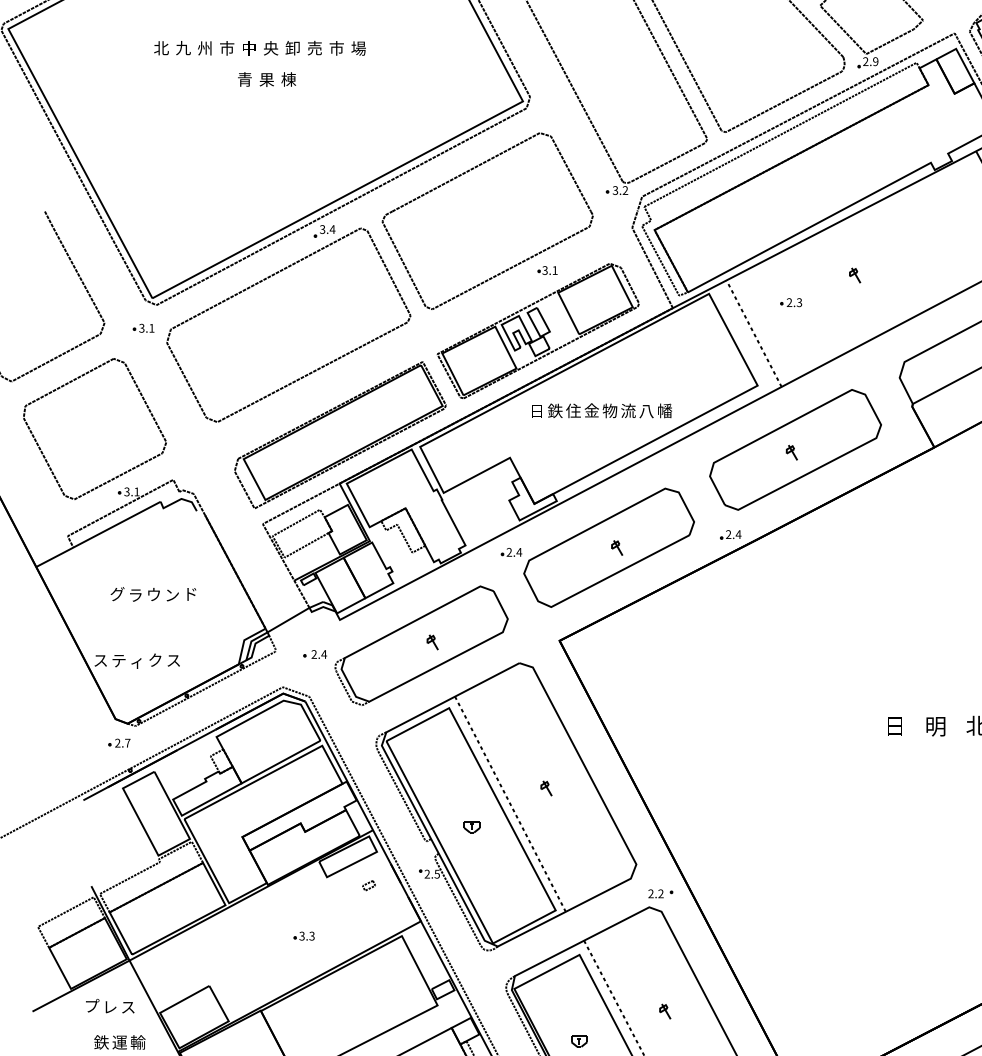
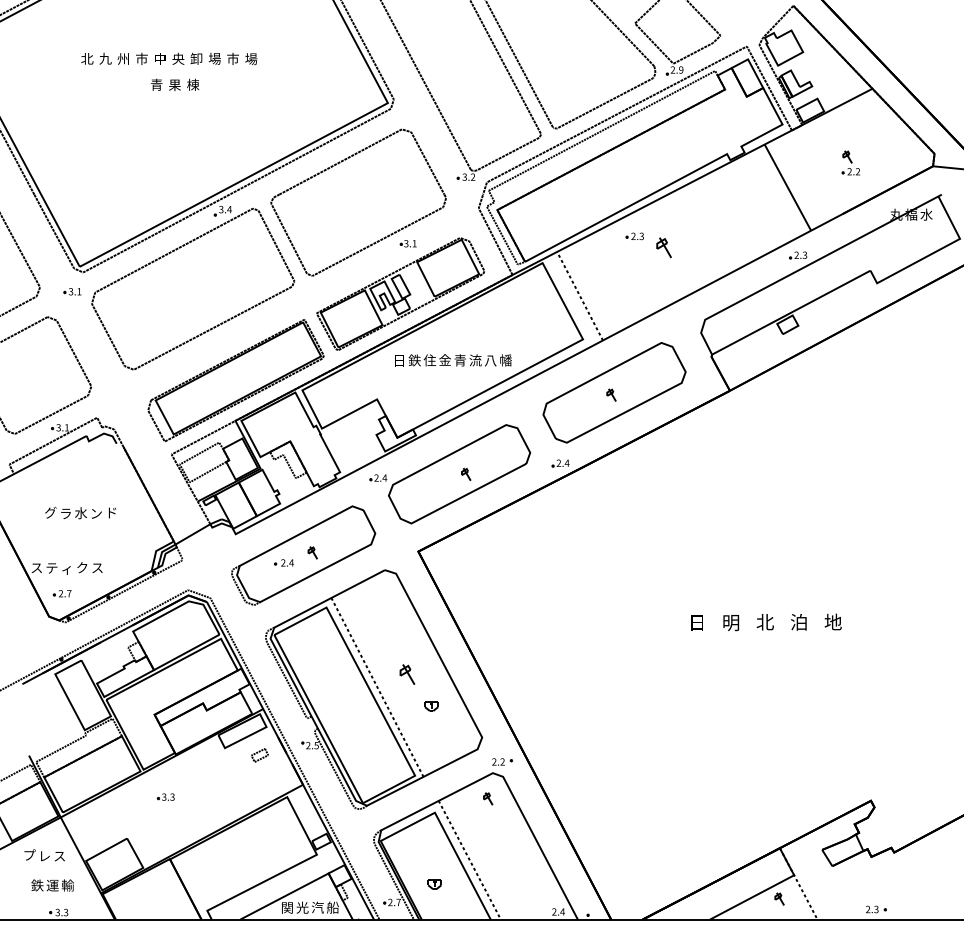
text: (314, 47) -> (214, 58), 売 -> 場
part: (854, 275) -> (663, 247), size x1.6
part: (790, 302) -> (634, 236), moved
text: (610, 411) -> (460, 360), 物 -> 青
text: (154, 595) -> (81, 513), ウ -> 水
part: (314, 653) -> (283, 562), moved
part: (118, 742) -> (61, 593), moved
part: (546, 787) -> (407, 673), size x1.6
part: (471, 827) -> (431, 706), moved
part: (368, 884) -> (259, 754), size x1.6
part: (303, 935) -> (165, 796), moved
part: (665, 1011) -> (488, 798), moved

